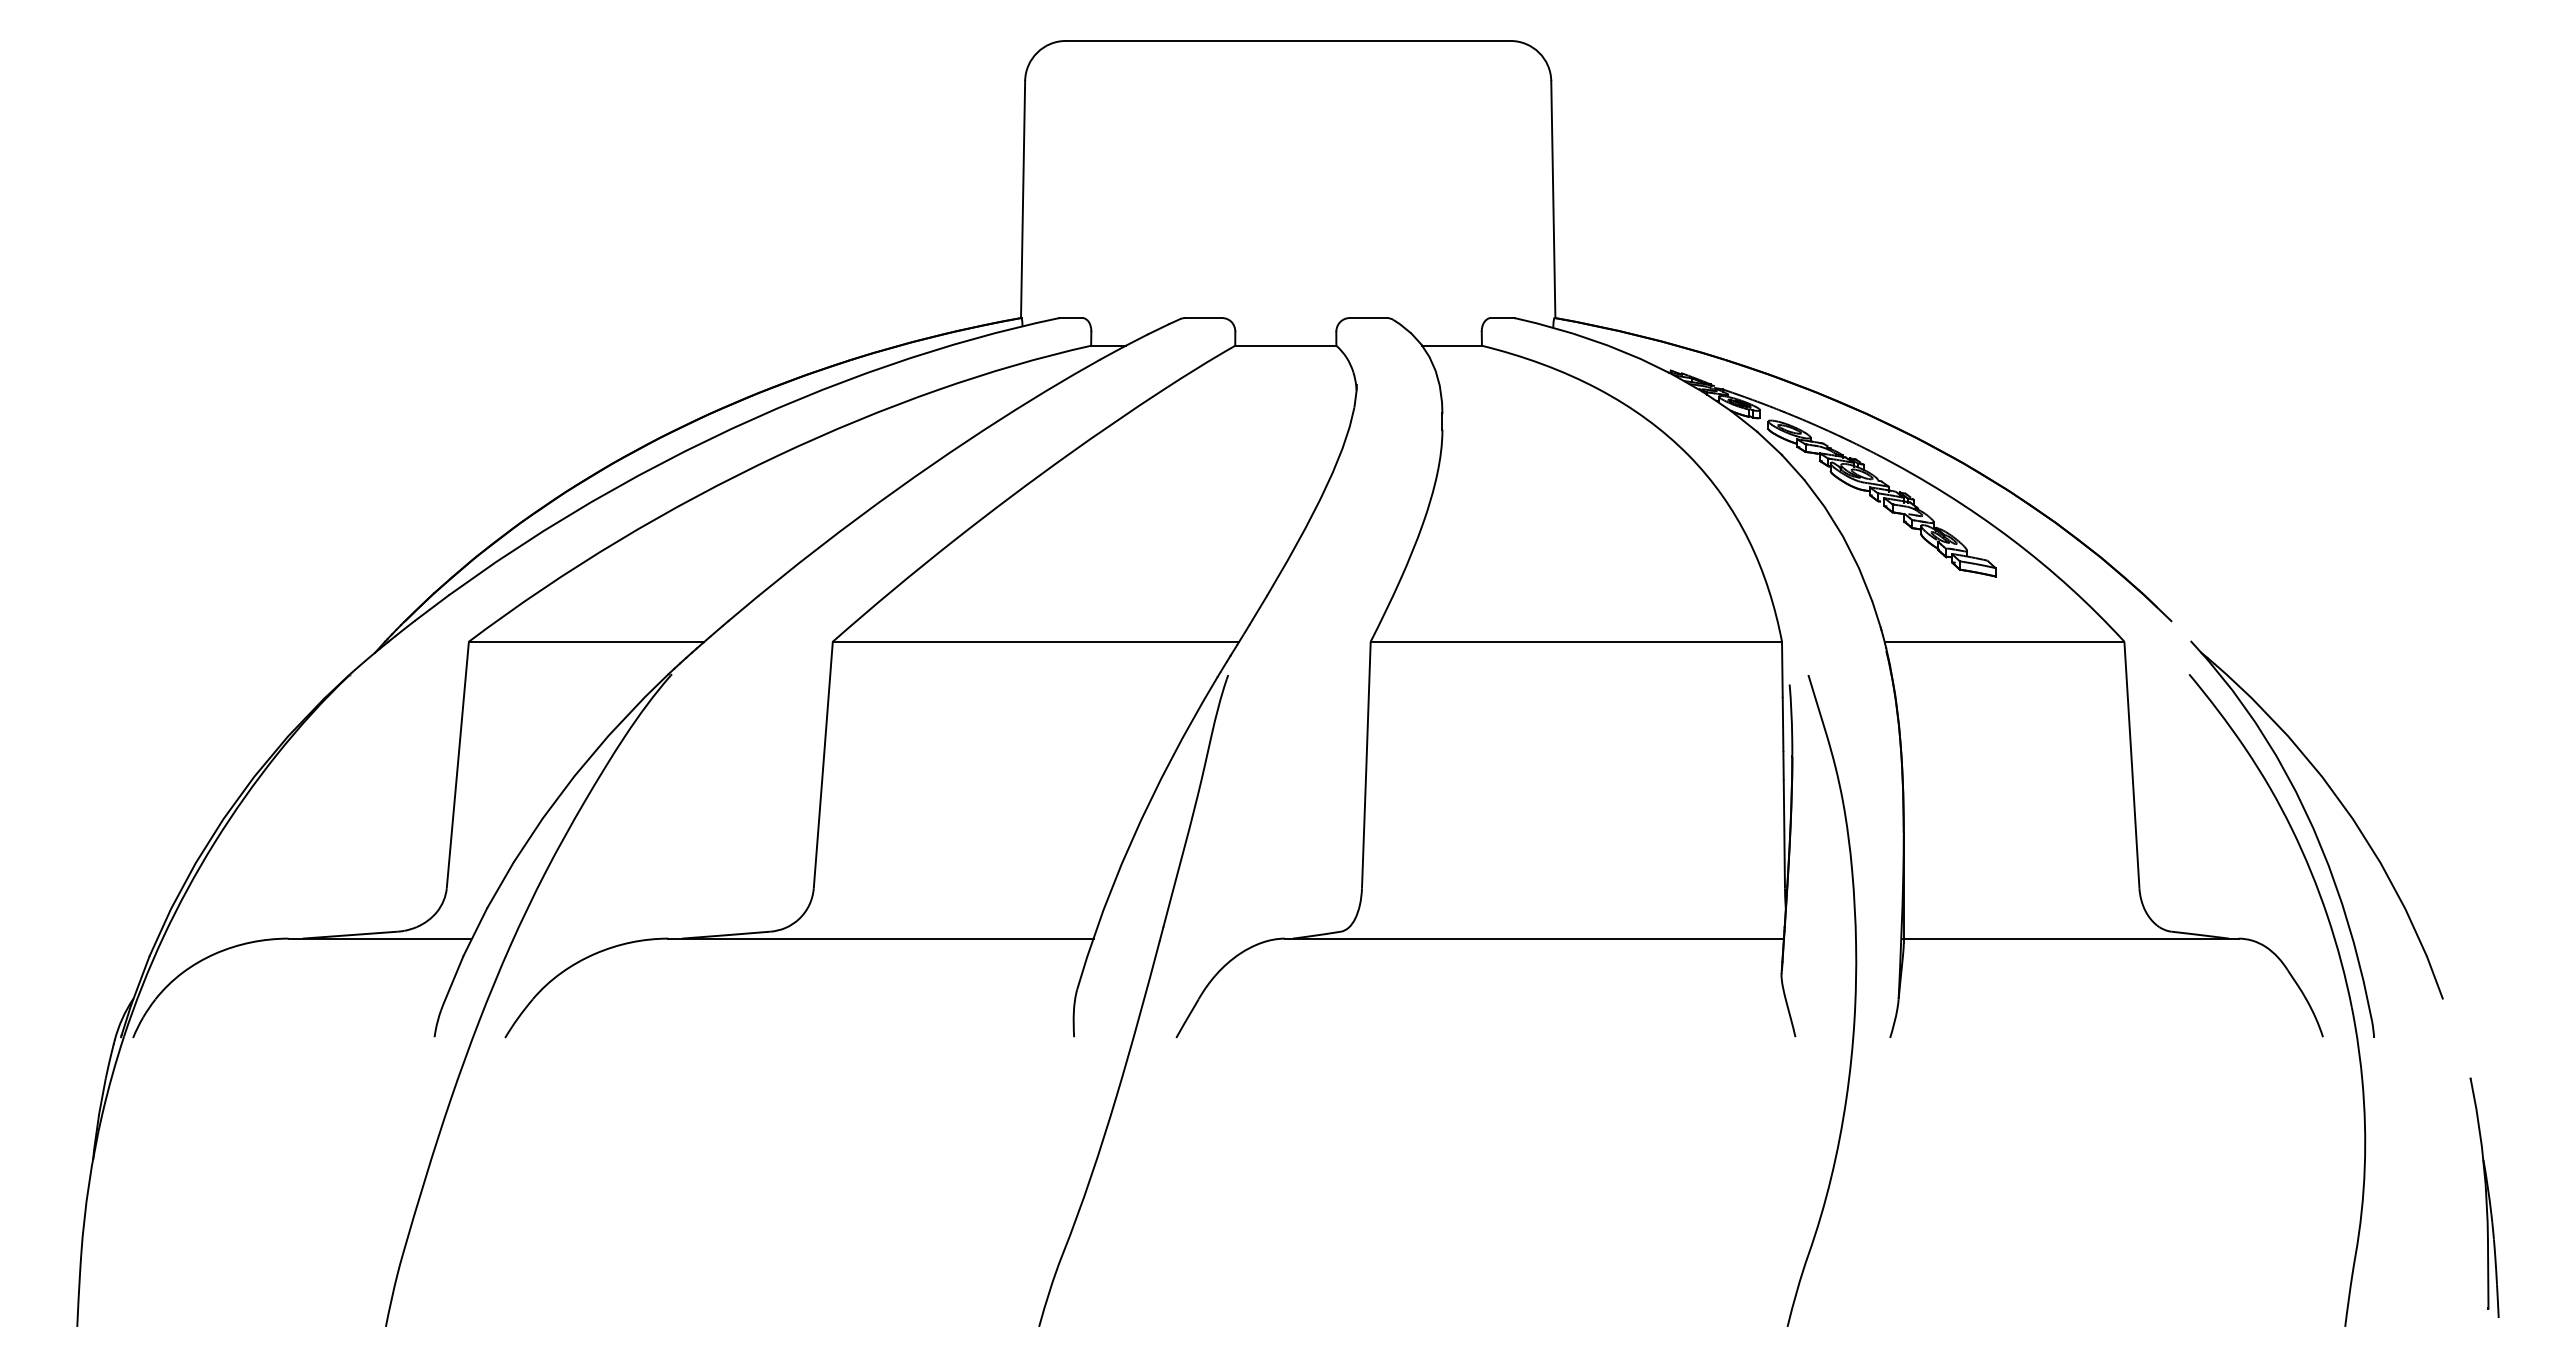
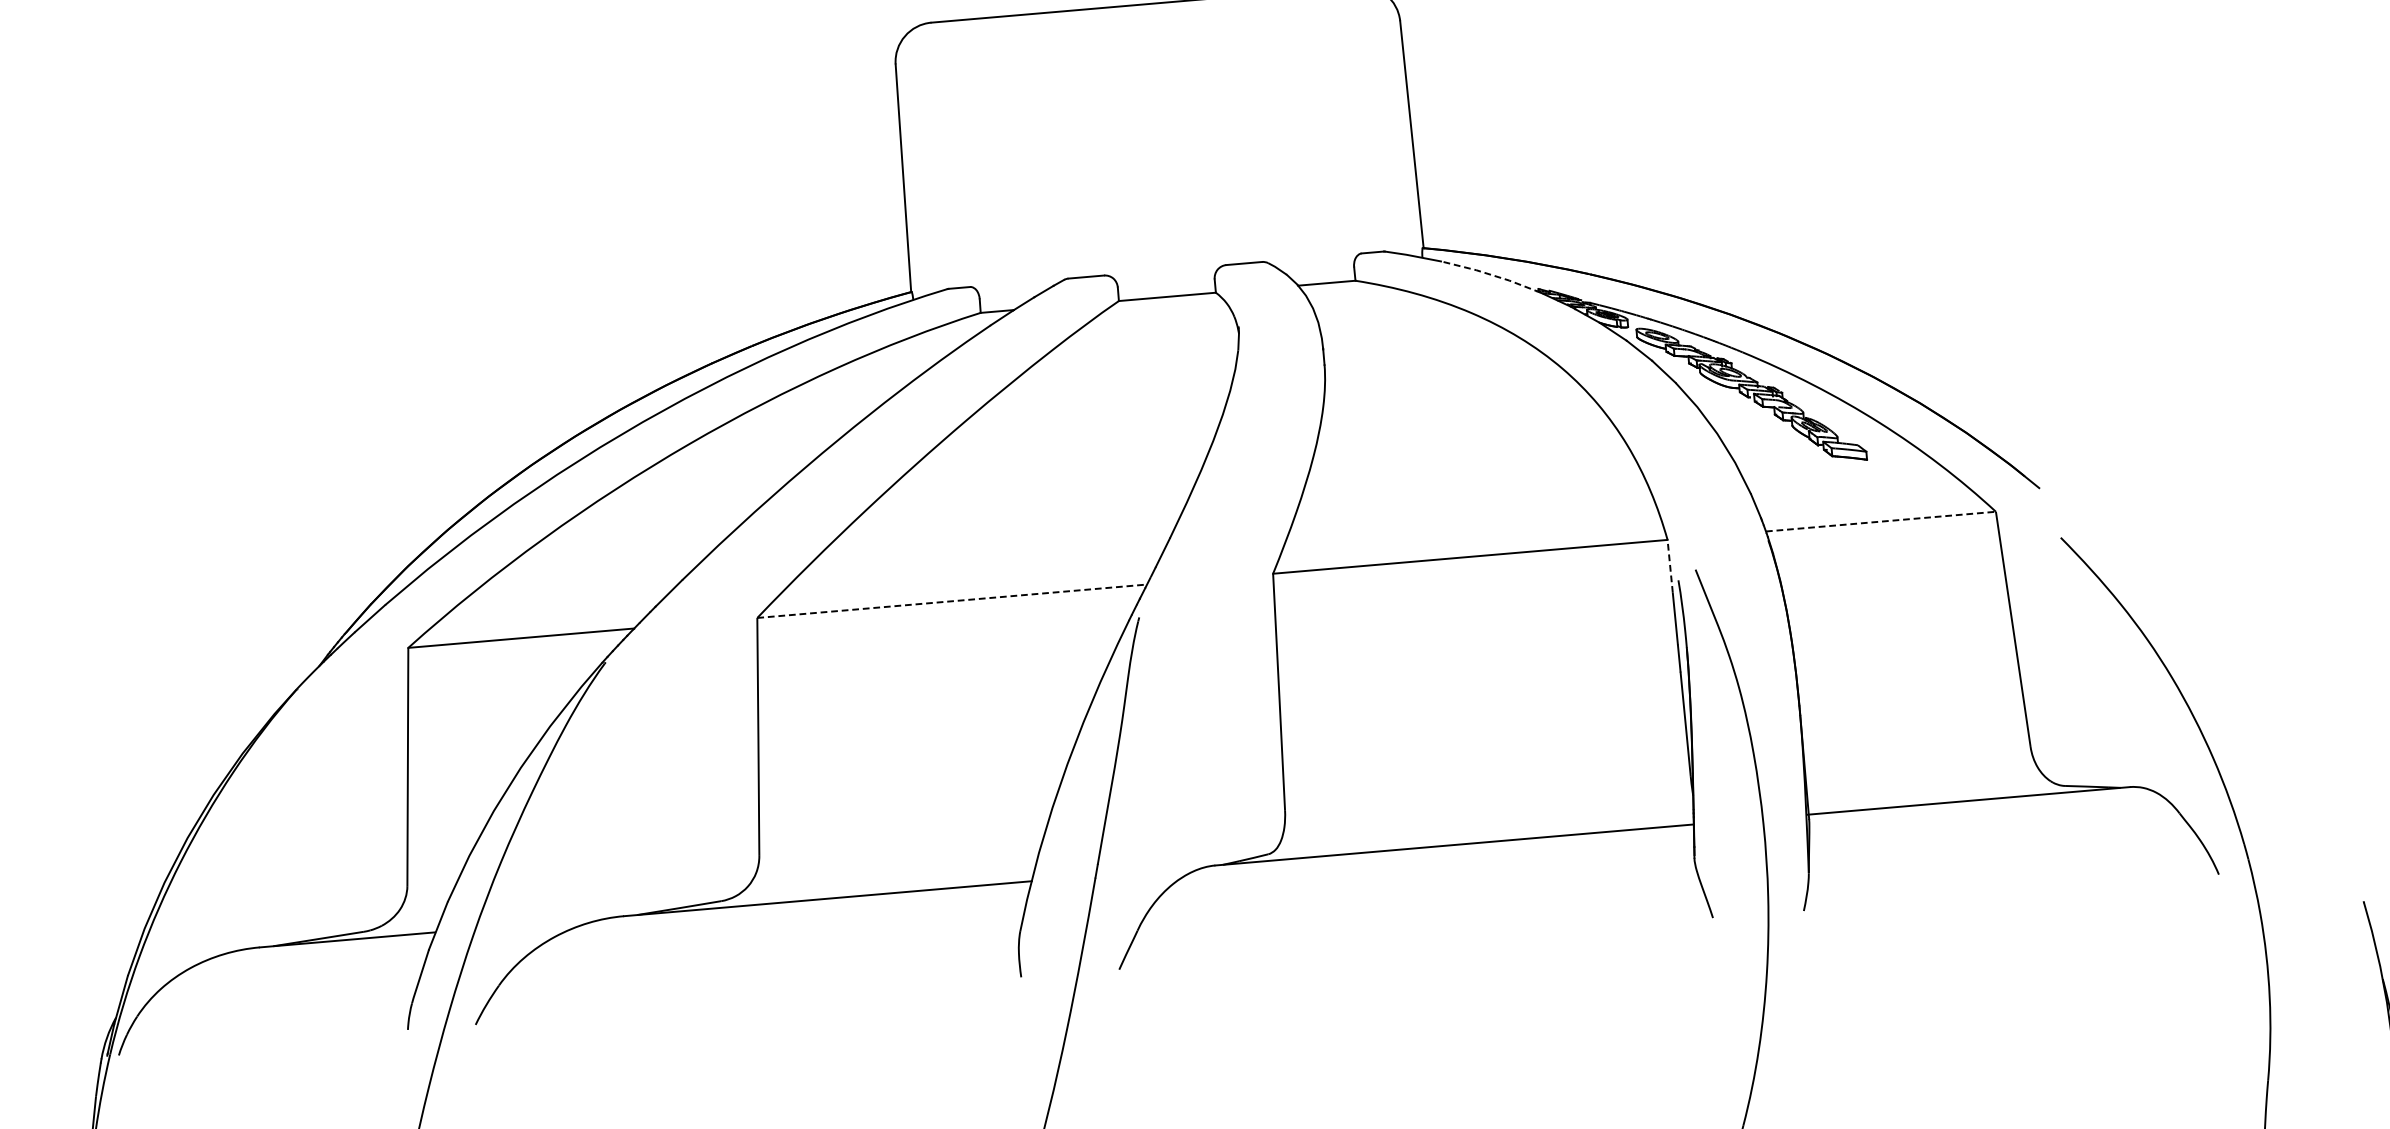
line: (1623, 351) -> (1491, 274), solid -> dashed
line: (1036, 641) -> (952, 600), solid -> dashed
line: (2004, 641) -> (1880, 521), solid -> dashed
line: (1782, 669) -> (1670, 566), solid -> dashed
part: (2316, 838) -> (2196, 684), removed

